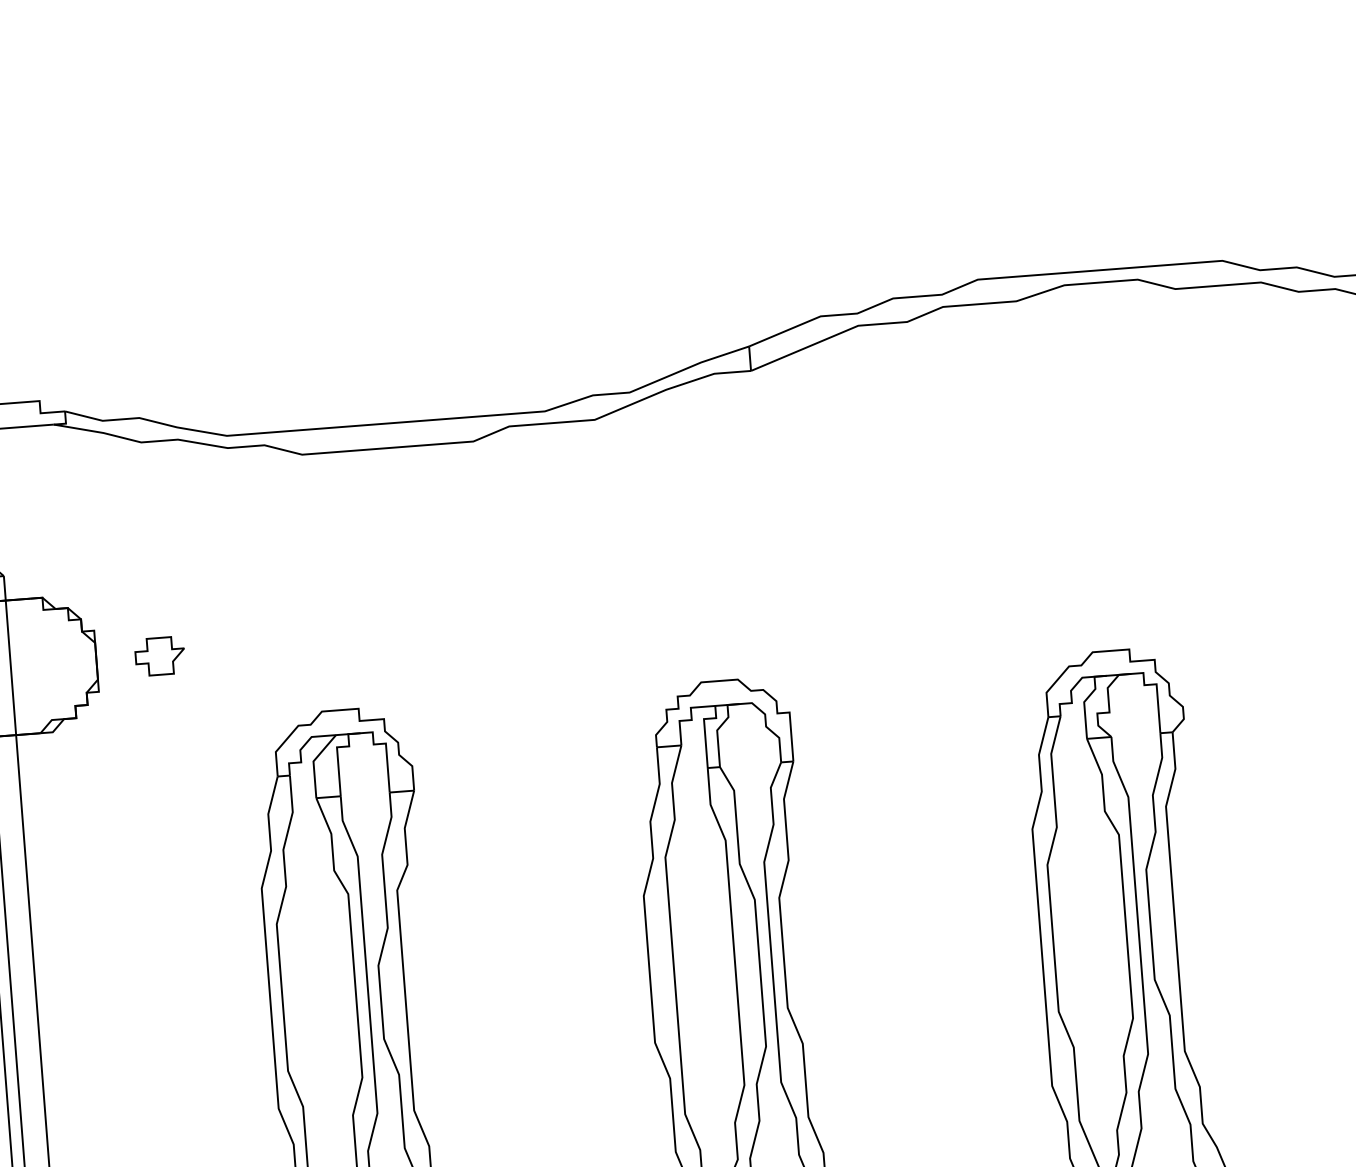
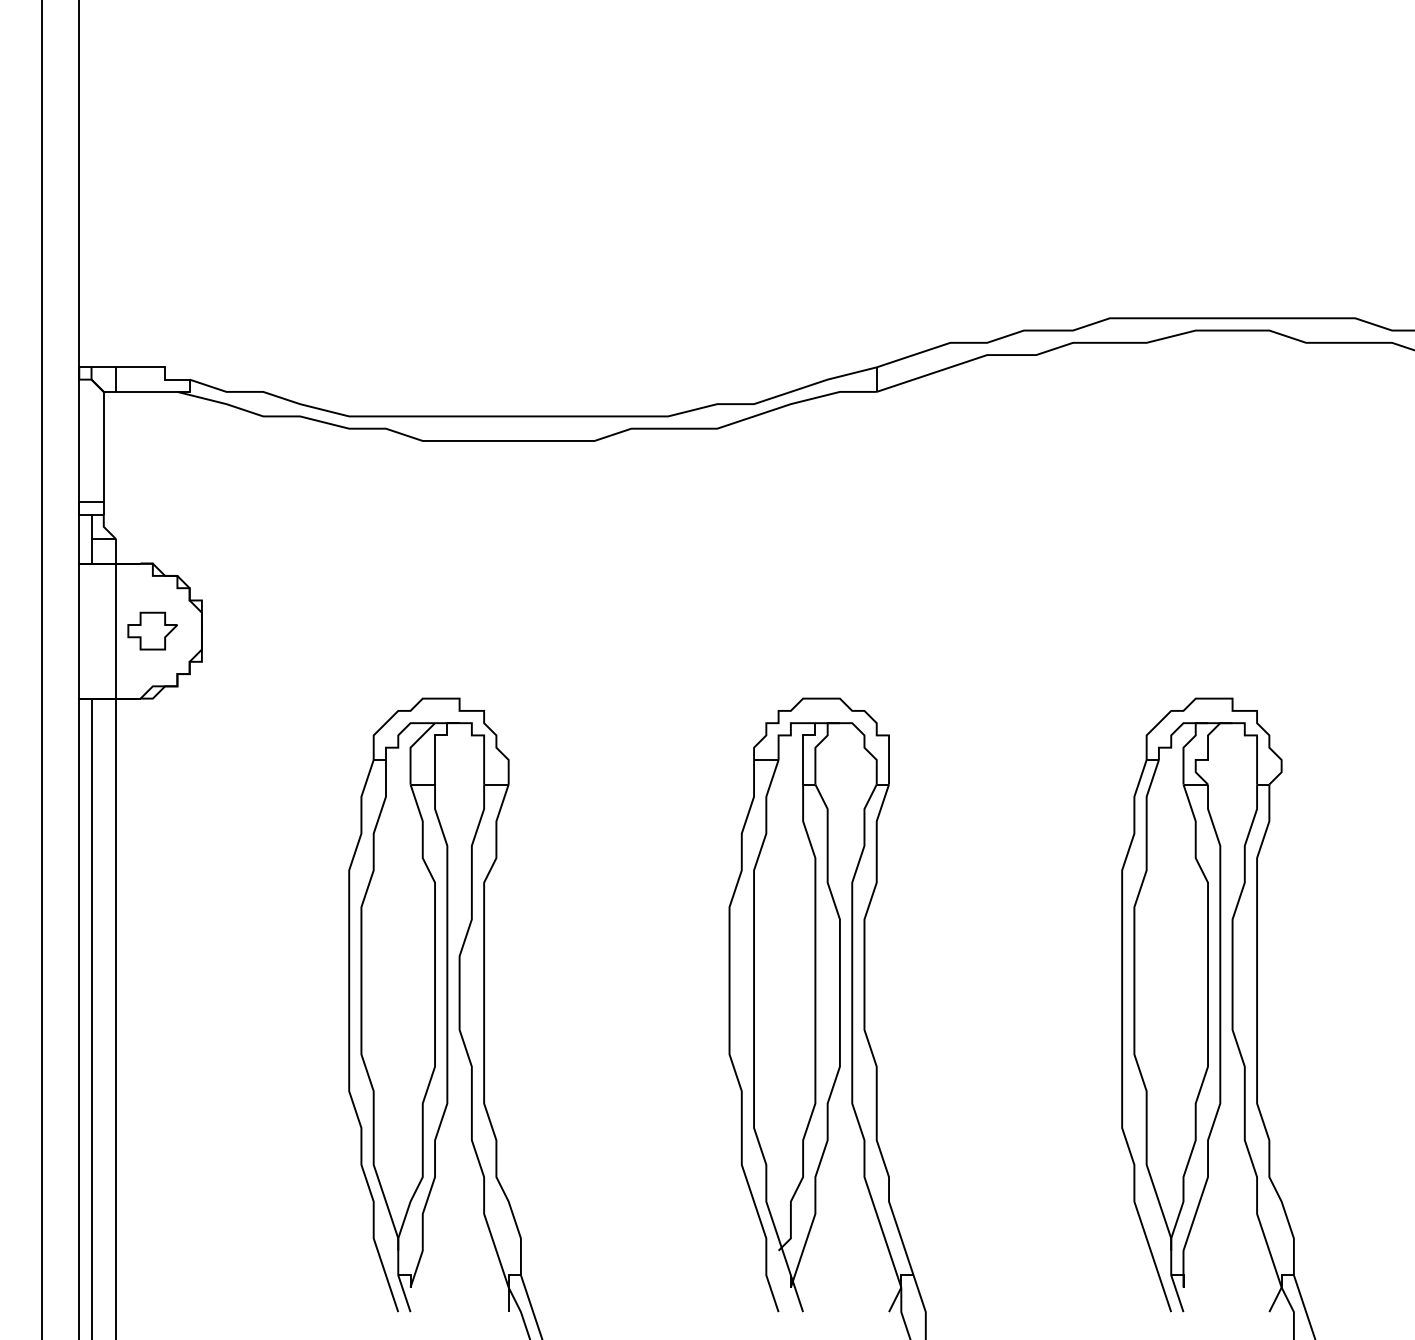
part: (159, 655) -> (152, 630), moved

